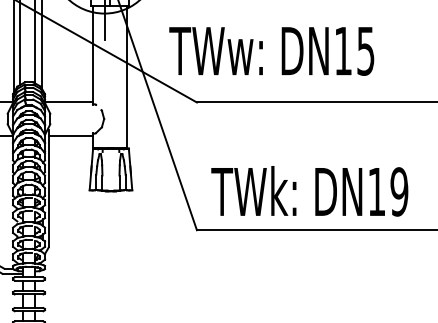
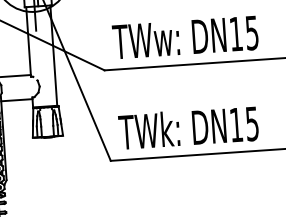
text: (271, 51) -> (185, 37), moved
text: (399, 191) -> (252, 123), DN19 -> DN15

